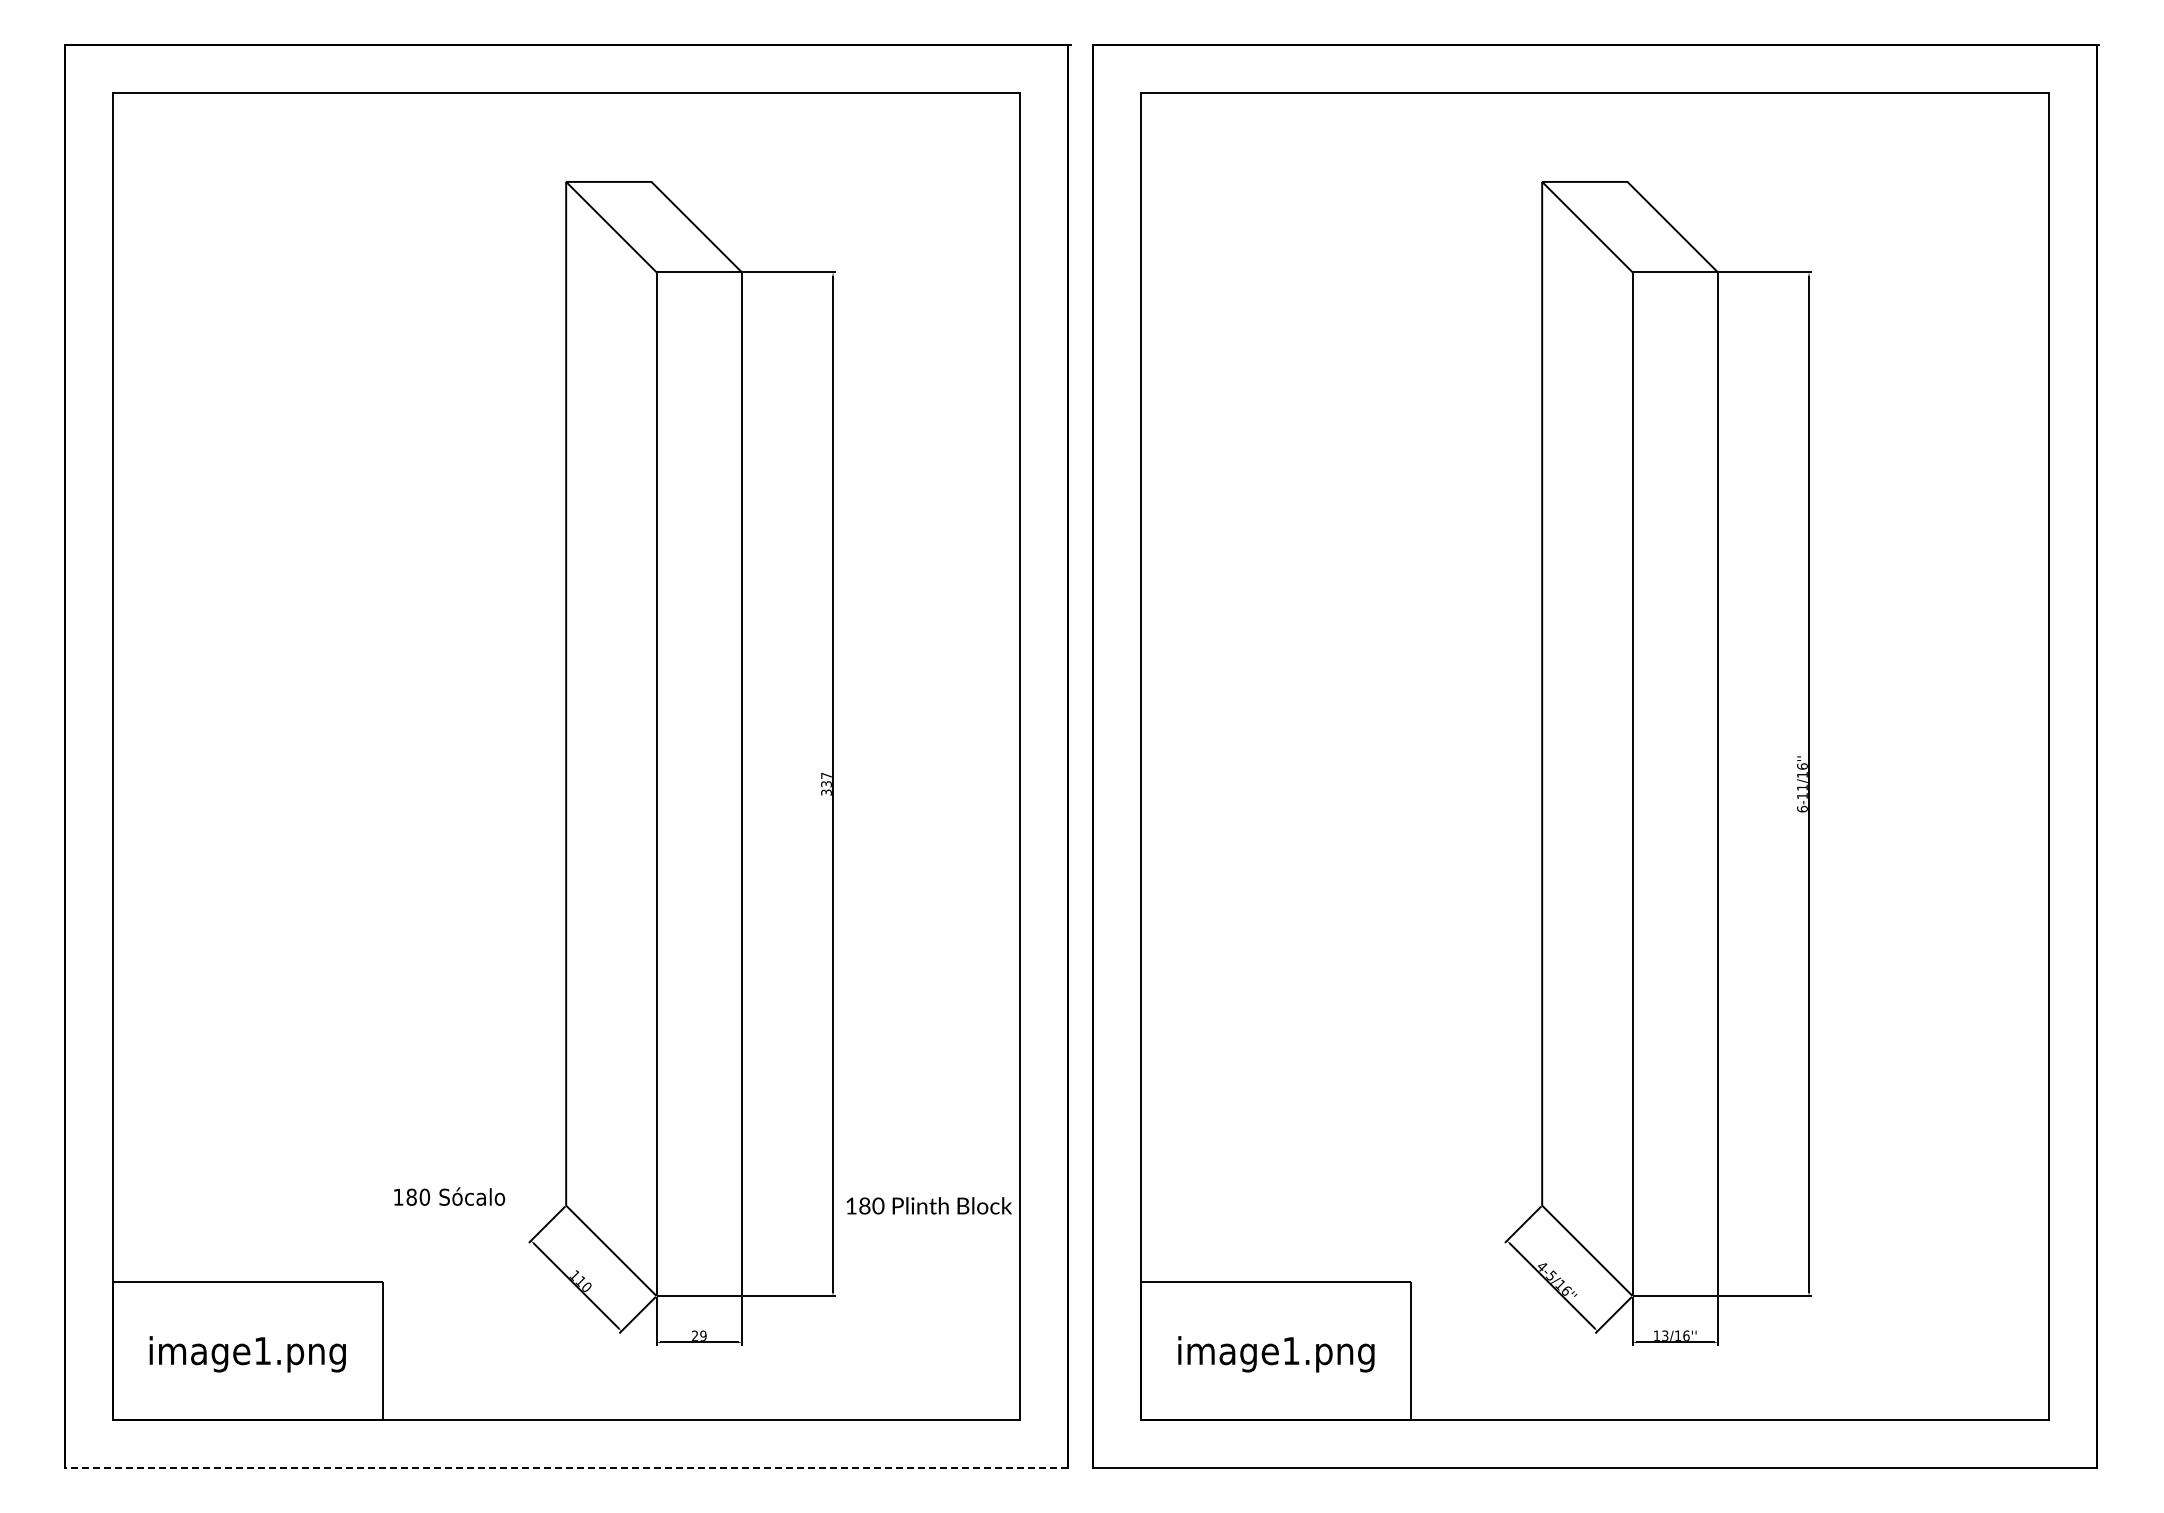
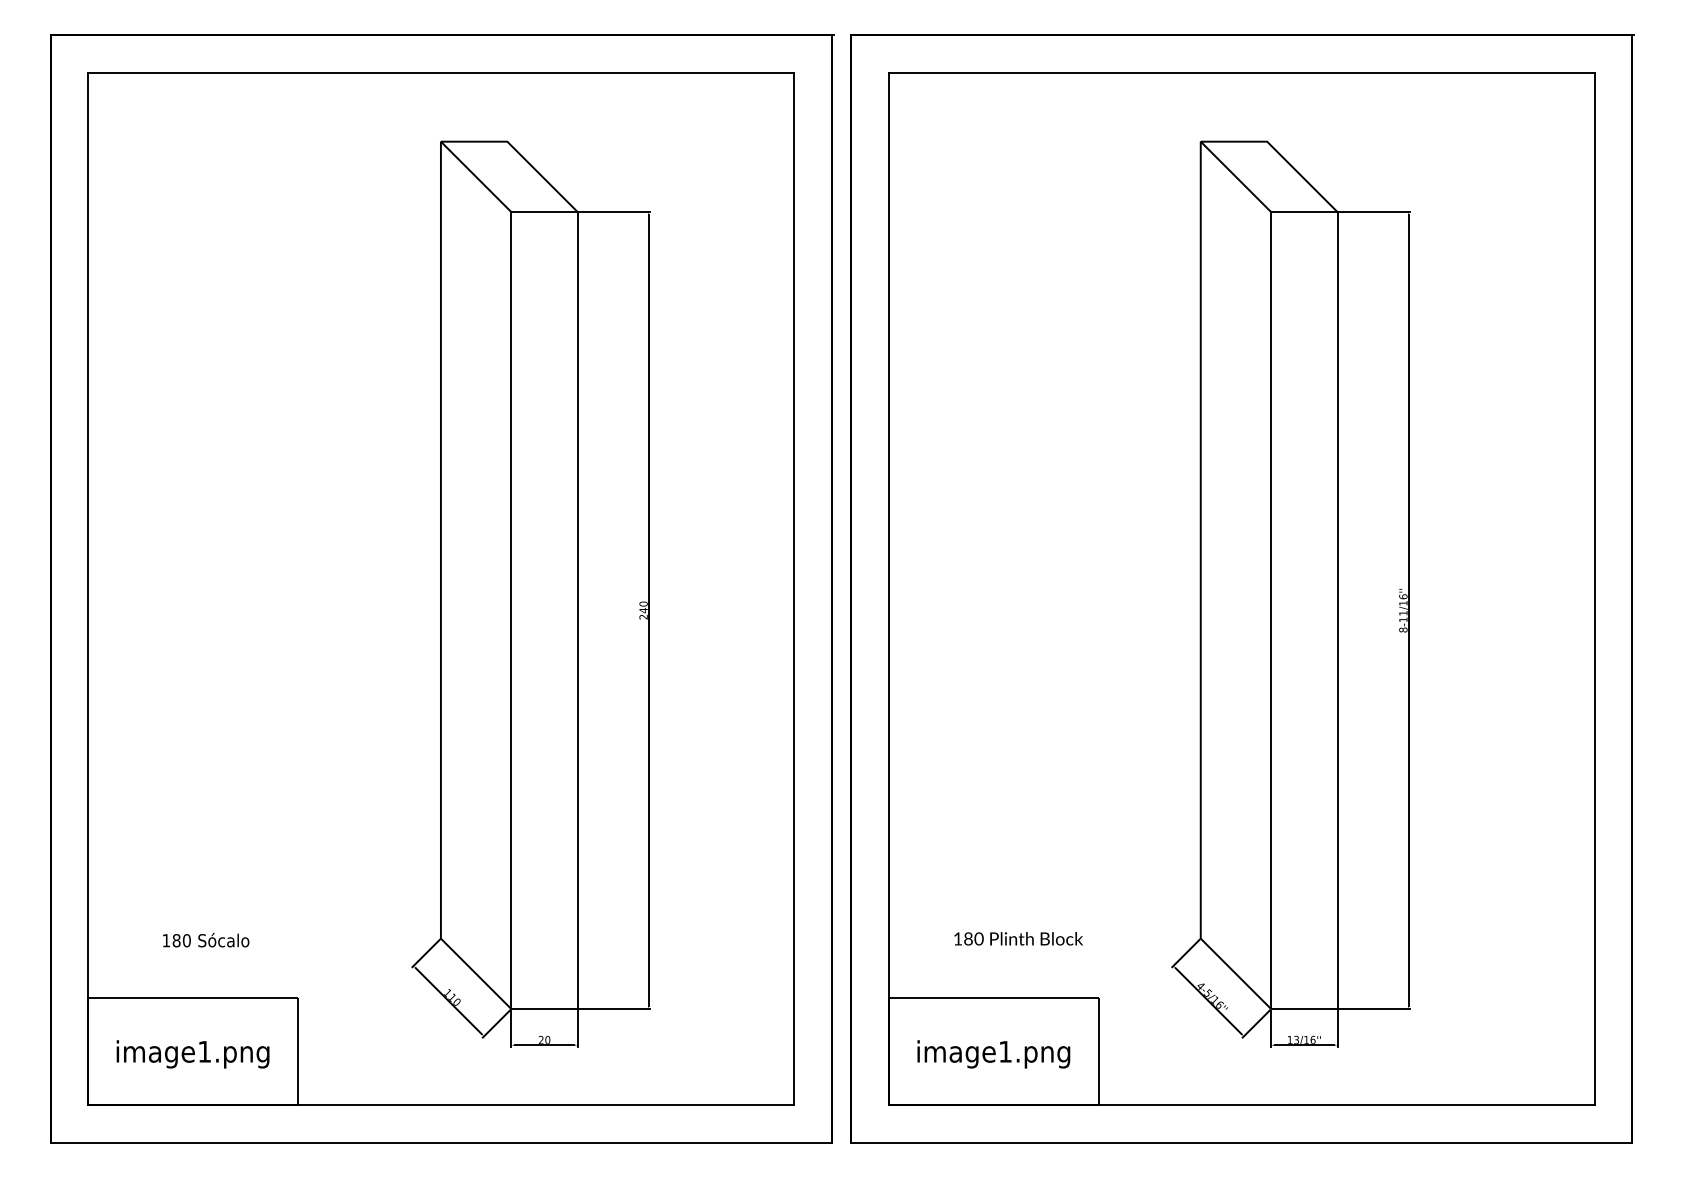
text: (826, 783) -> (643, 610), 337 -> 240
text: (1802, 808) -> (1403, 629), 6-11/16'' -> 8-11/16''
text: (449, 1196) -> (206, 940), moved
text: (928, 1205) -> (1018, 938), moved
text: (703, 1335) -> (547, 1039), 29 -> 20
line: (566, 1467) -> (441, 1142), dashed -> solid

